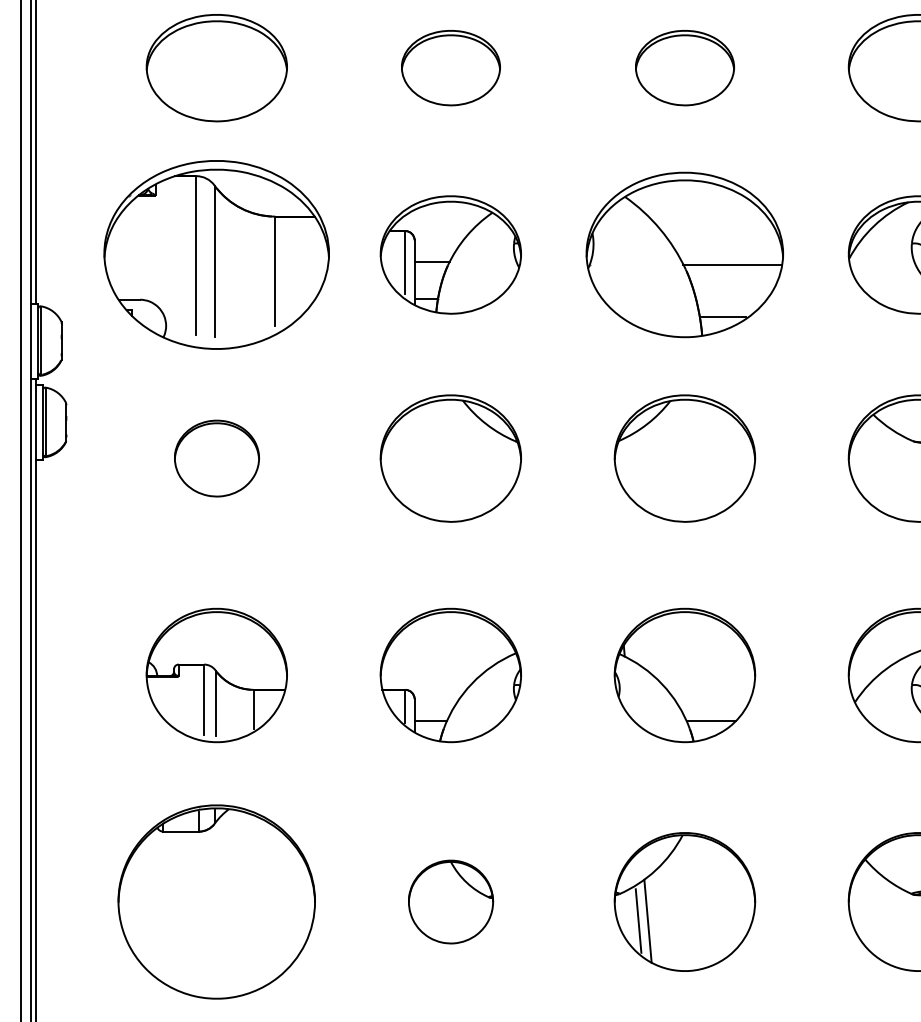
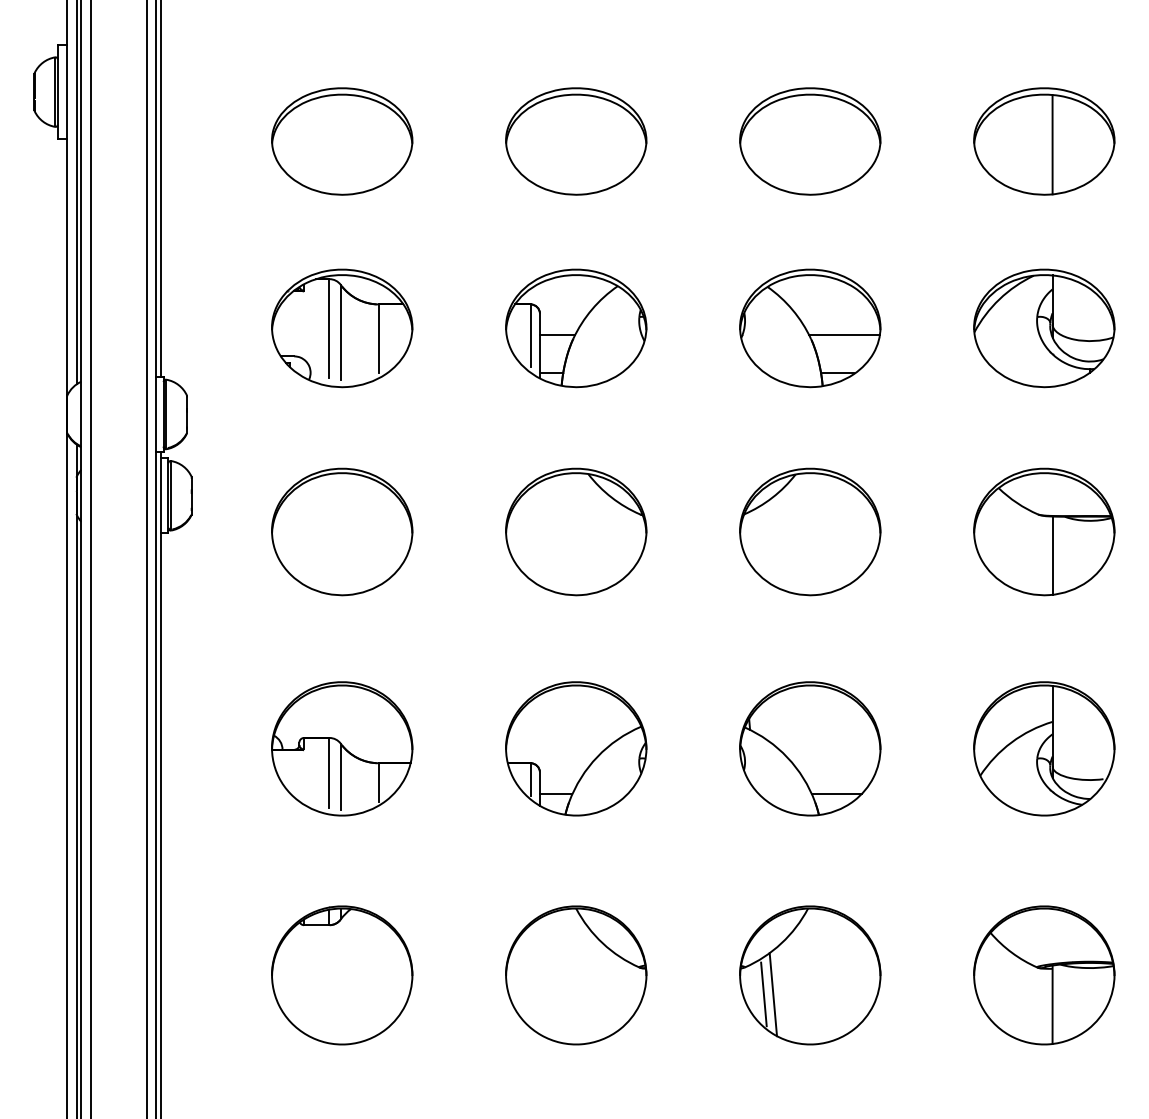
part: (451, 68) -> (576, 141), size x1.43
part: (685, 68) -> (810, 141), size x1.43
part: (217, 255) -> (342, 328), size x0.62
part: (685, 255) -> (810, 328), size x0.71
part: (217, 458) -> (342, 531), size x1.67
part: (217, 902) -> (342, 975), size x0.71
part: (451, 902) -> (576, 975), size x1.67

